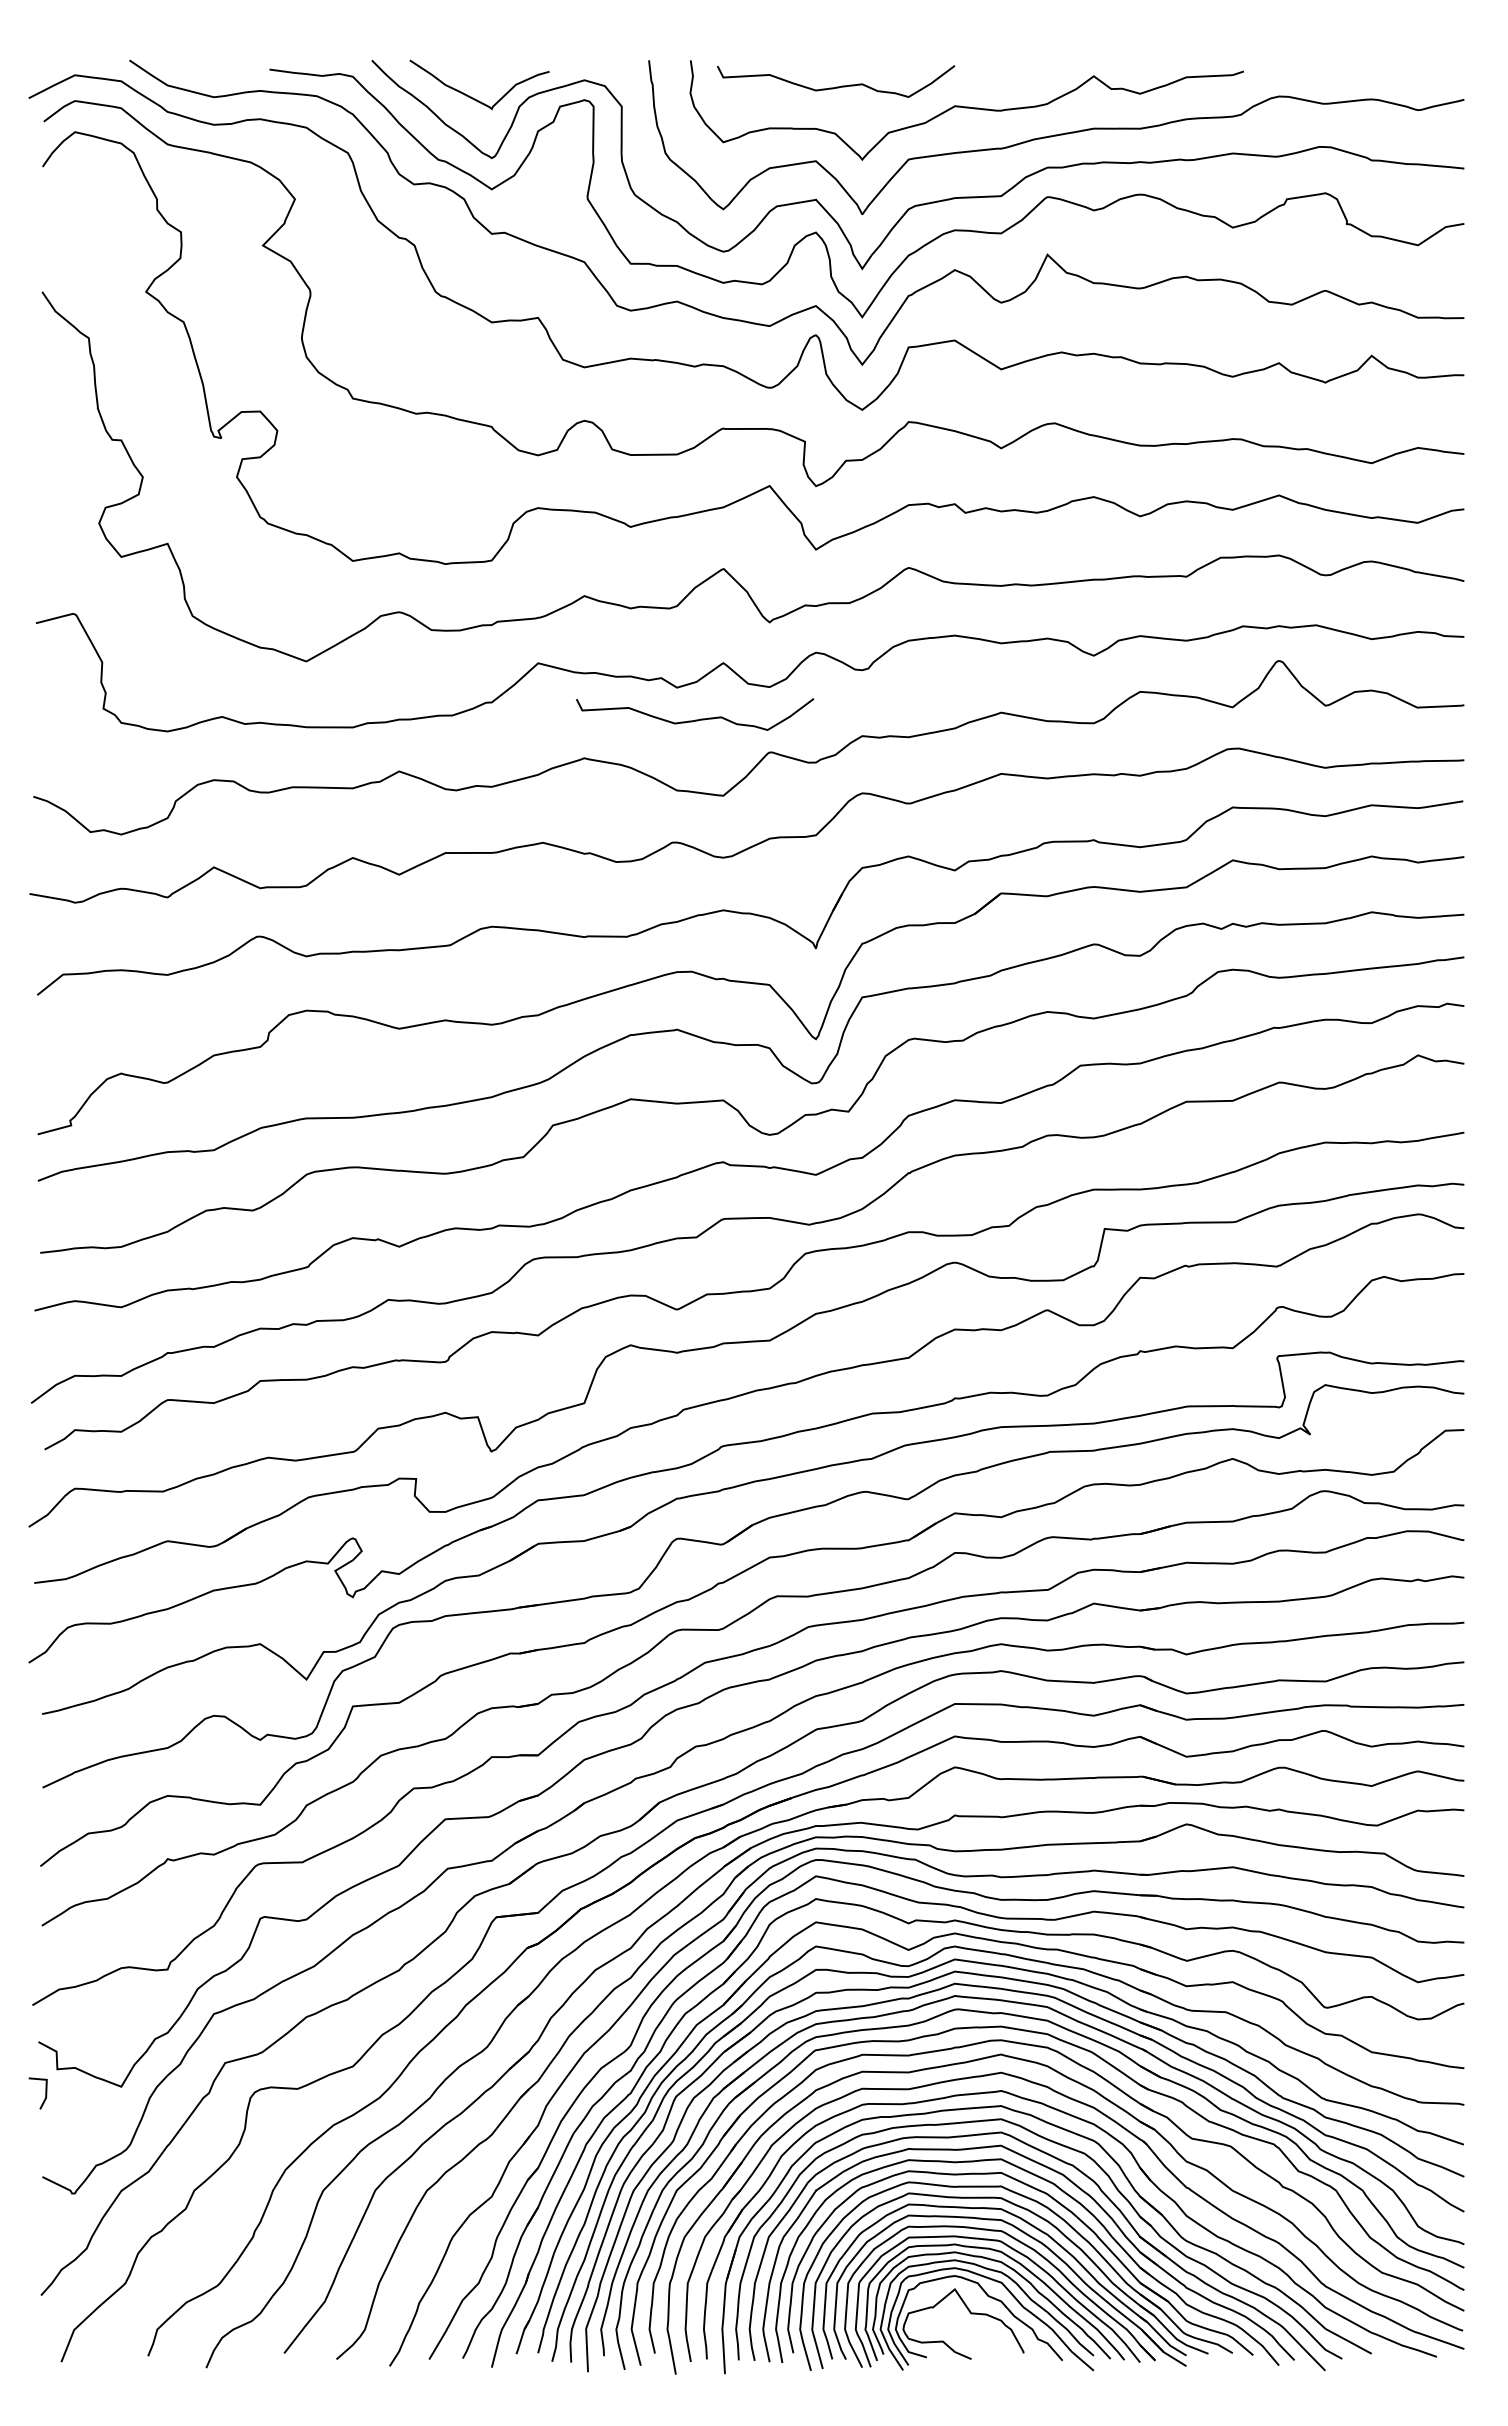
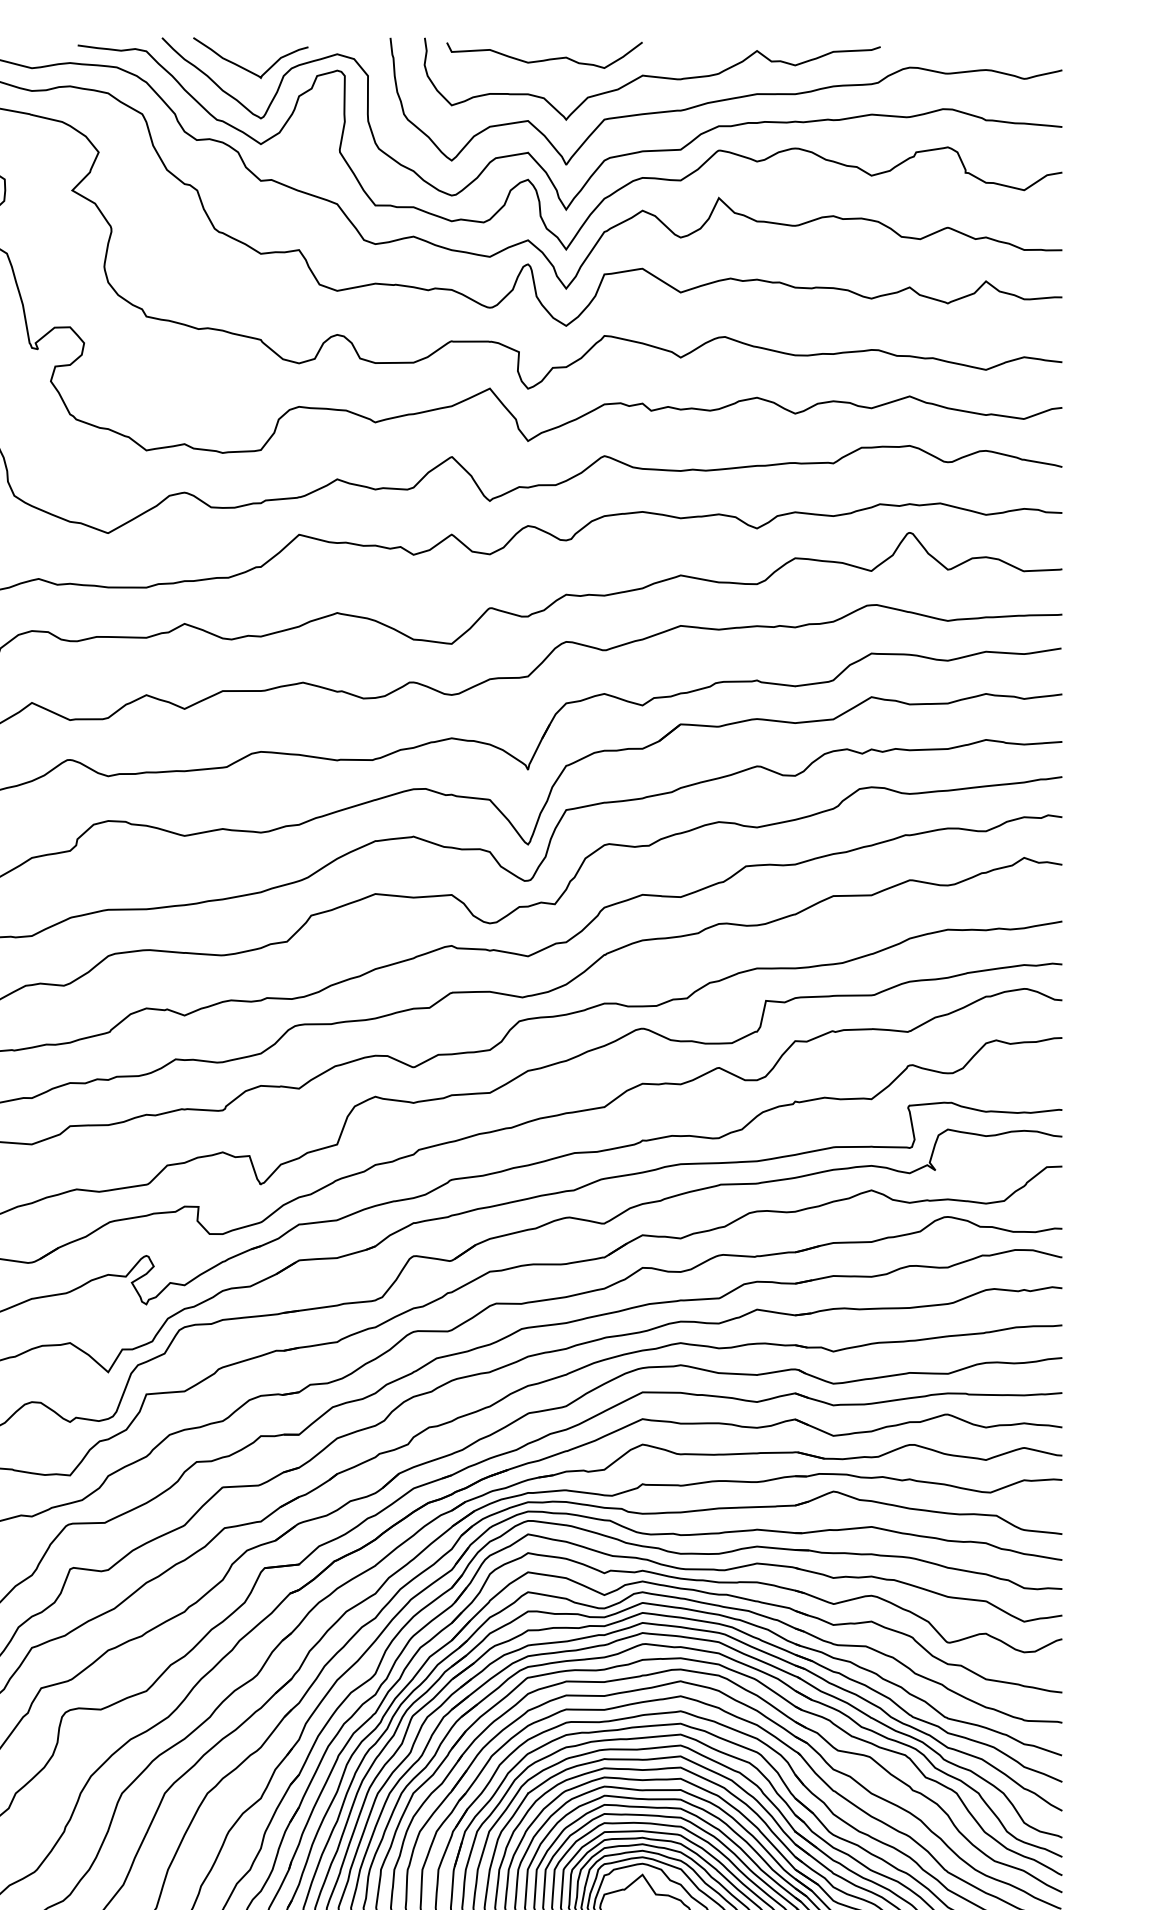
curve: (695, 719) -> (428, 581), removed

